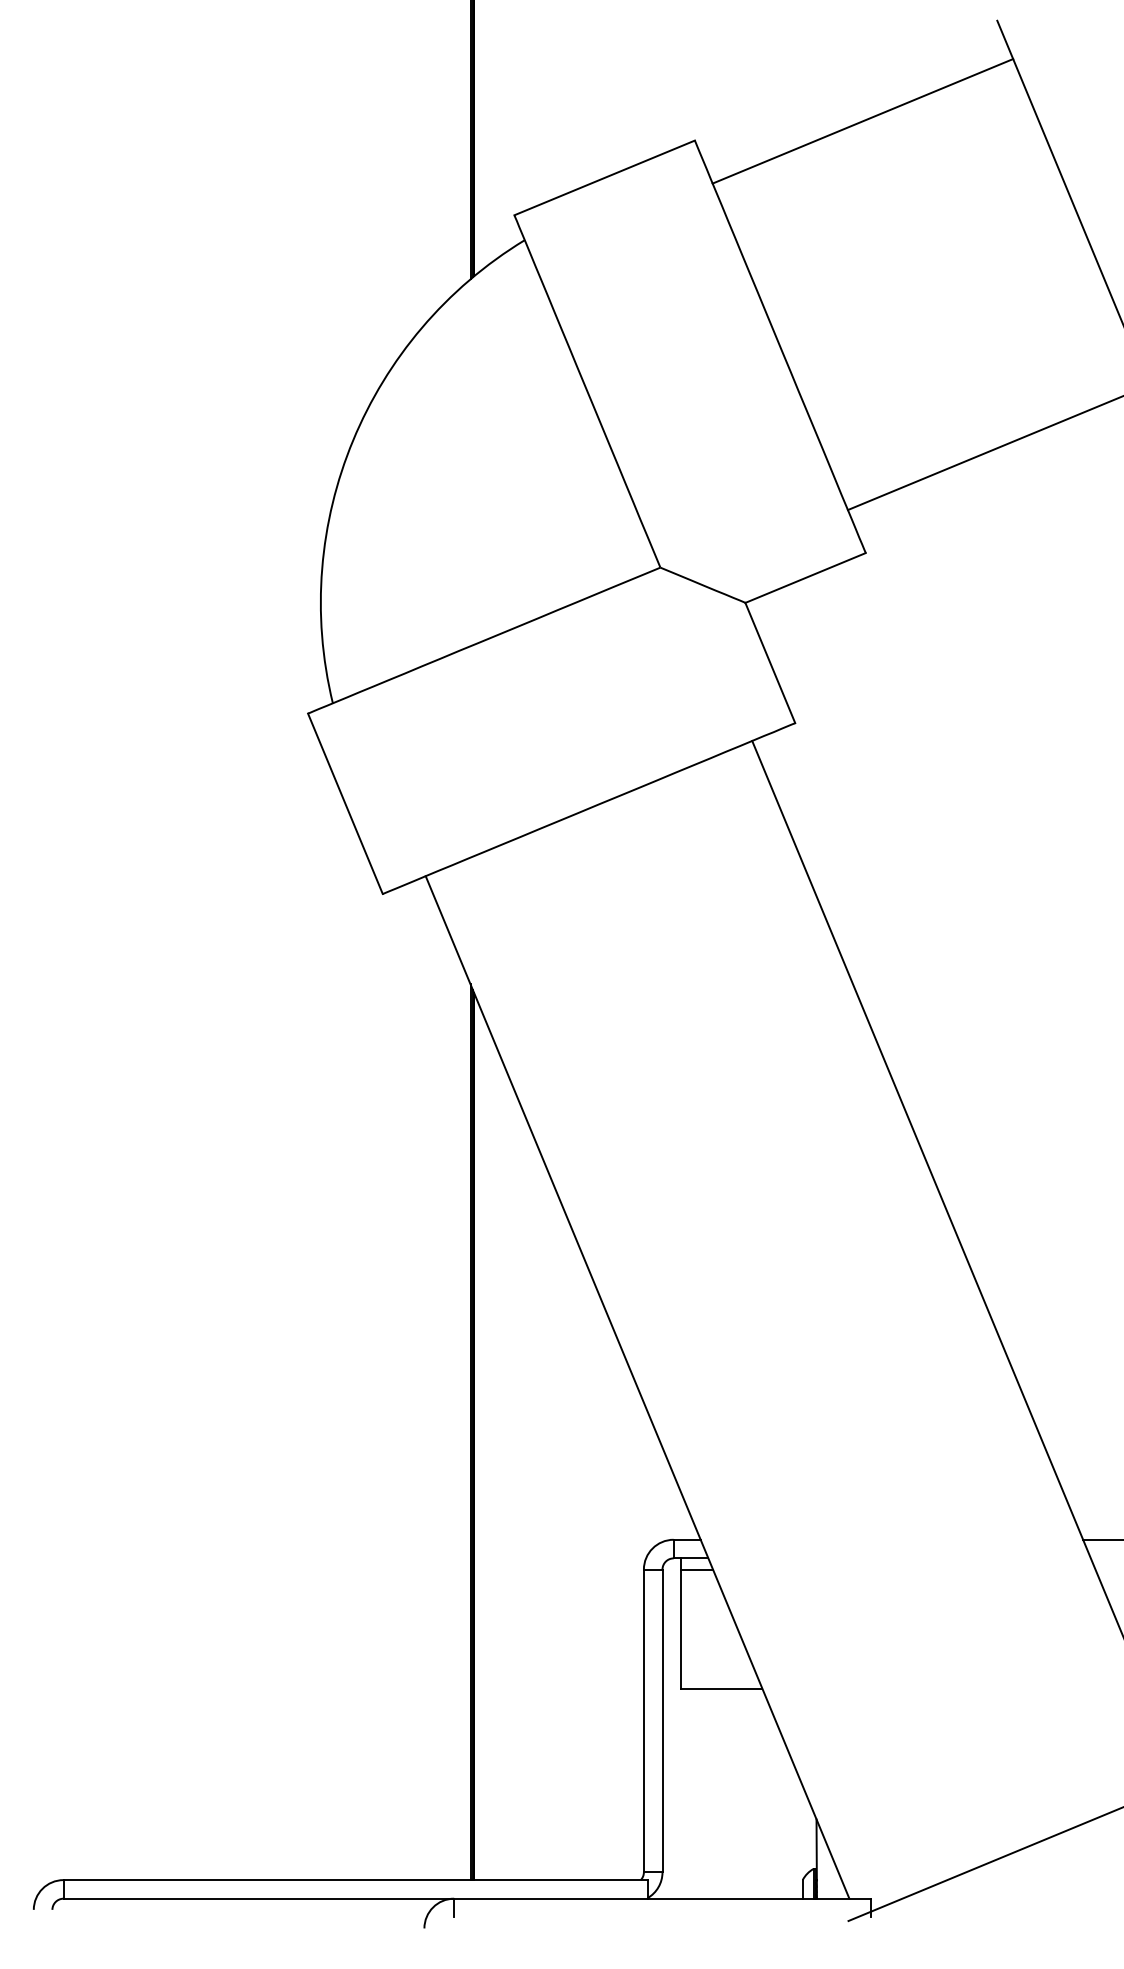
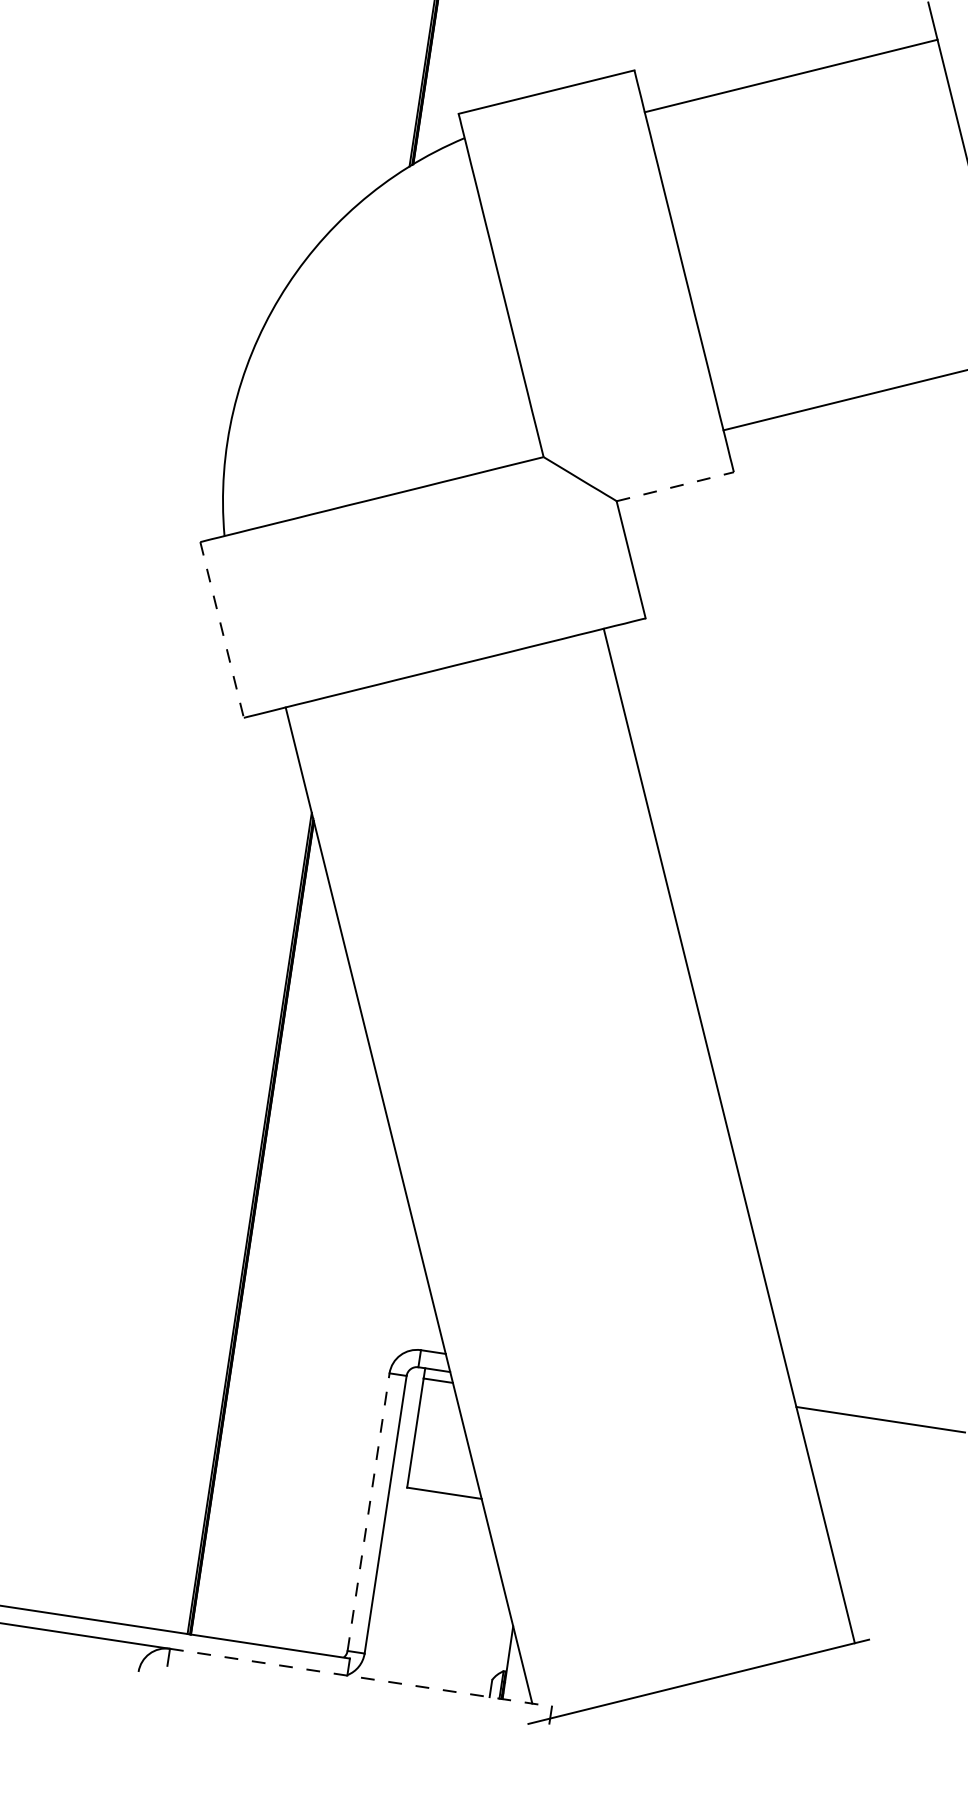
line: (806, 577) -> (676, 486), solid -> dashed
line: (345, 803) -> (222, 629), solid -> dashed
line: (643, 1720) -> (368, 1511), solid -> dashed
line: (663, 1898) -> (361, 1677), solid -> dashed

